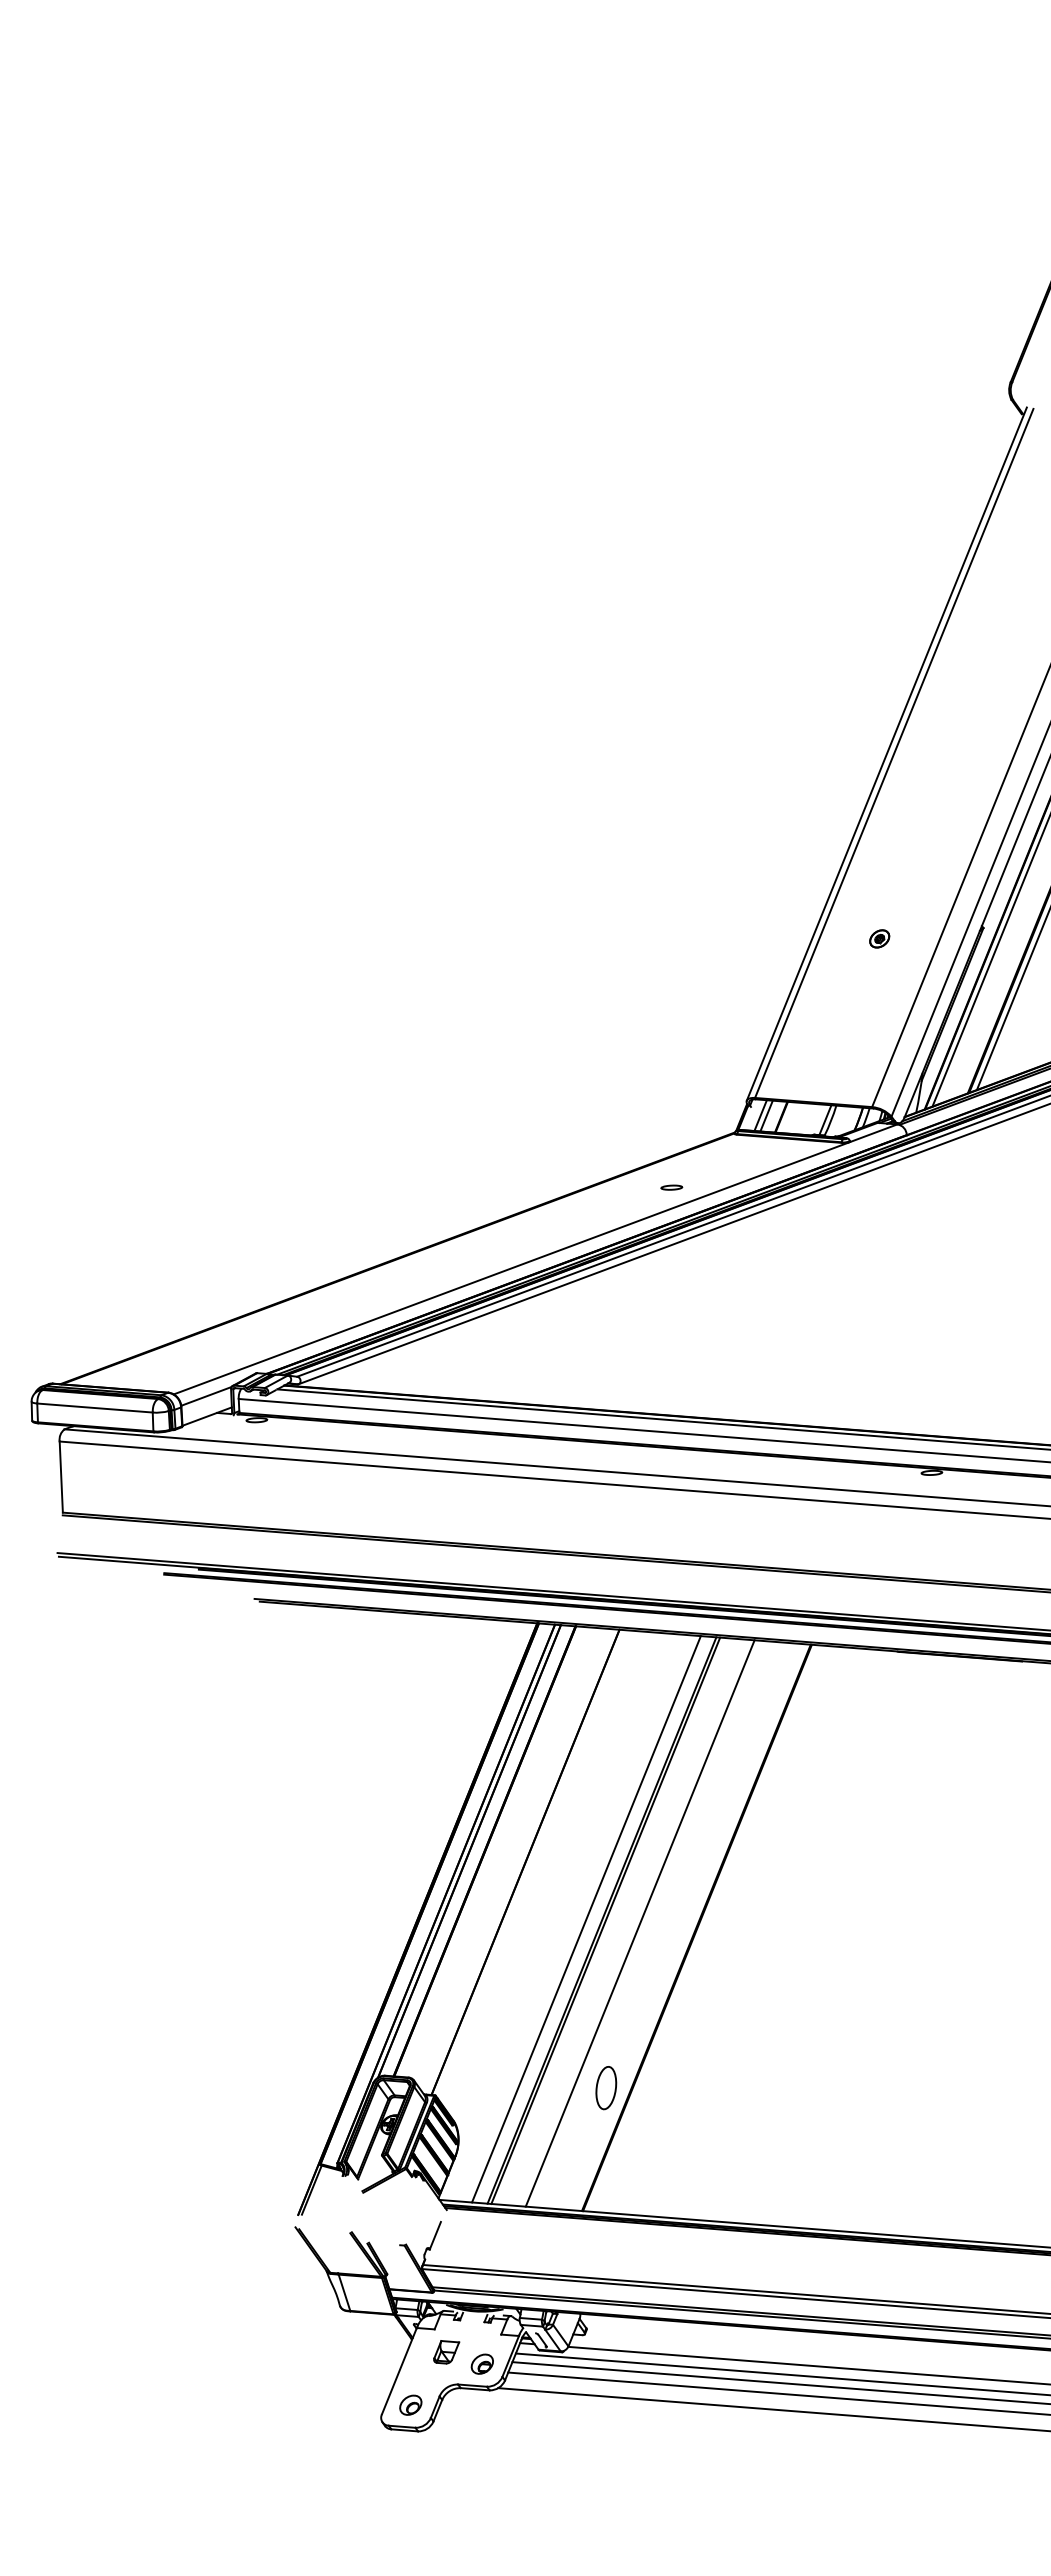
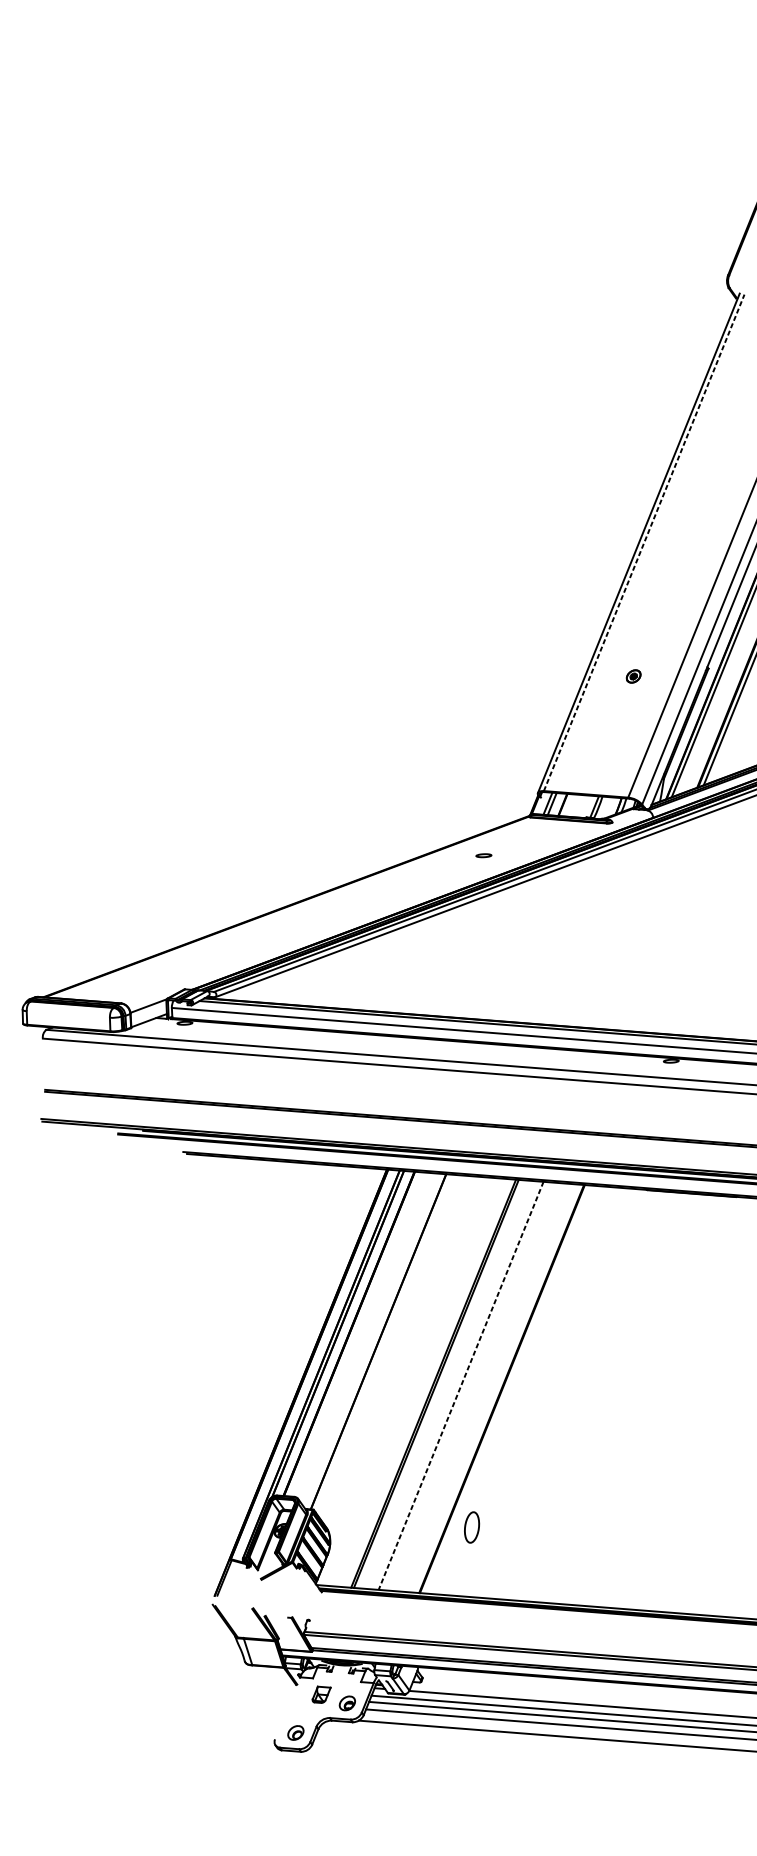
line: (894, 753) -> (644, 542), solid -> dashed
line: (535, 1259) -> (385, 907), removed
line: (94, 1407) -> (67, 1014), removed
line: (60, 1476) -> (43, 1063), removed
line: (586, 1919) -> (422, 1382), removed
line: (640, 1923) -> (461, 1385), solid -> dashed
part: (606, 2088) -> (472, 1527), moved
line: (434, 2235) -> (312, 1610), removed
line: (399, 2371) -> (287, 1708), removed

